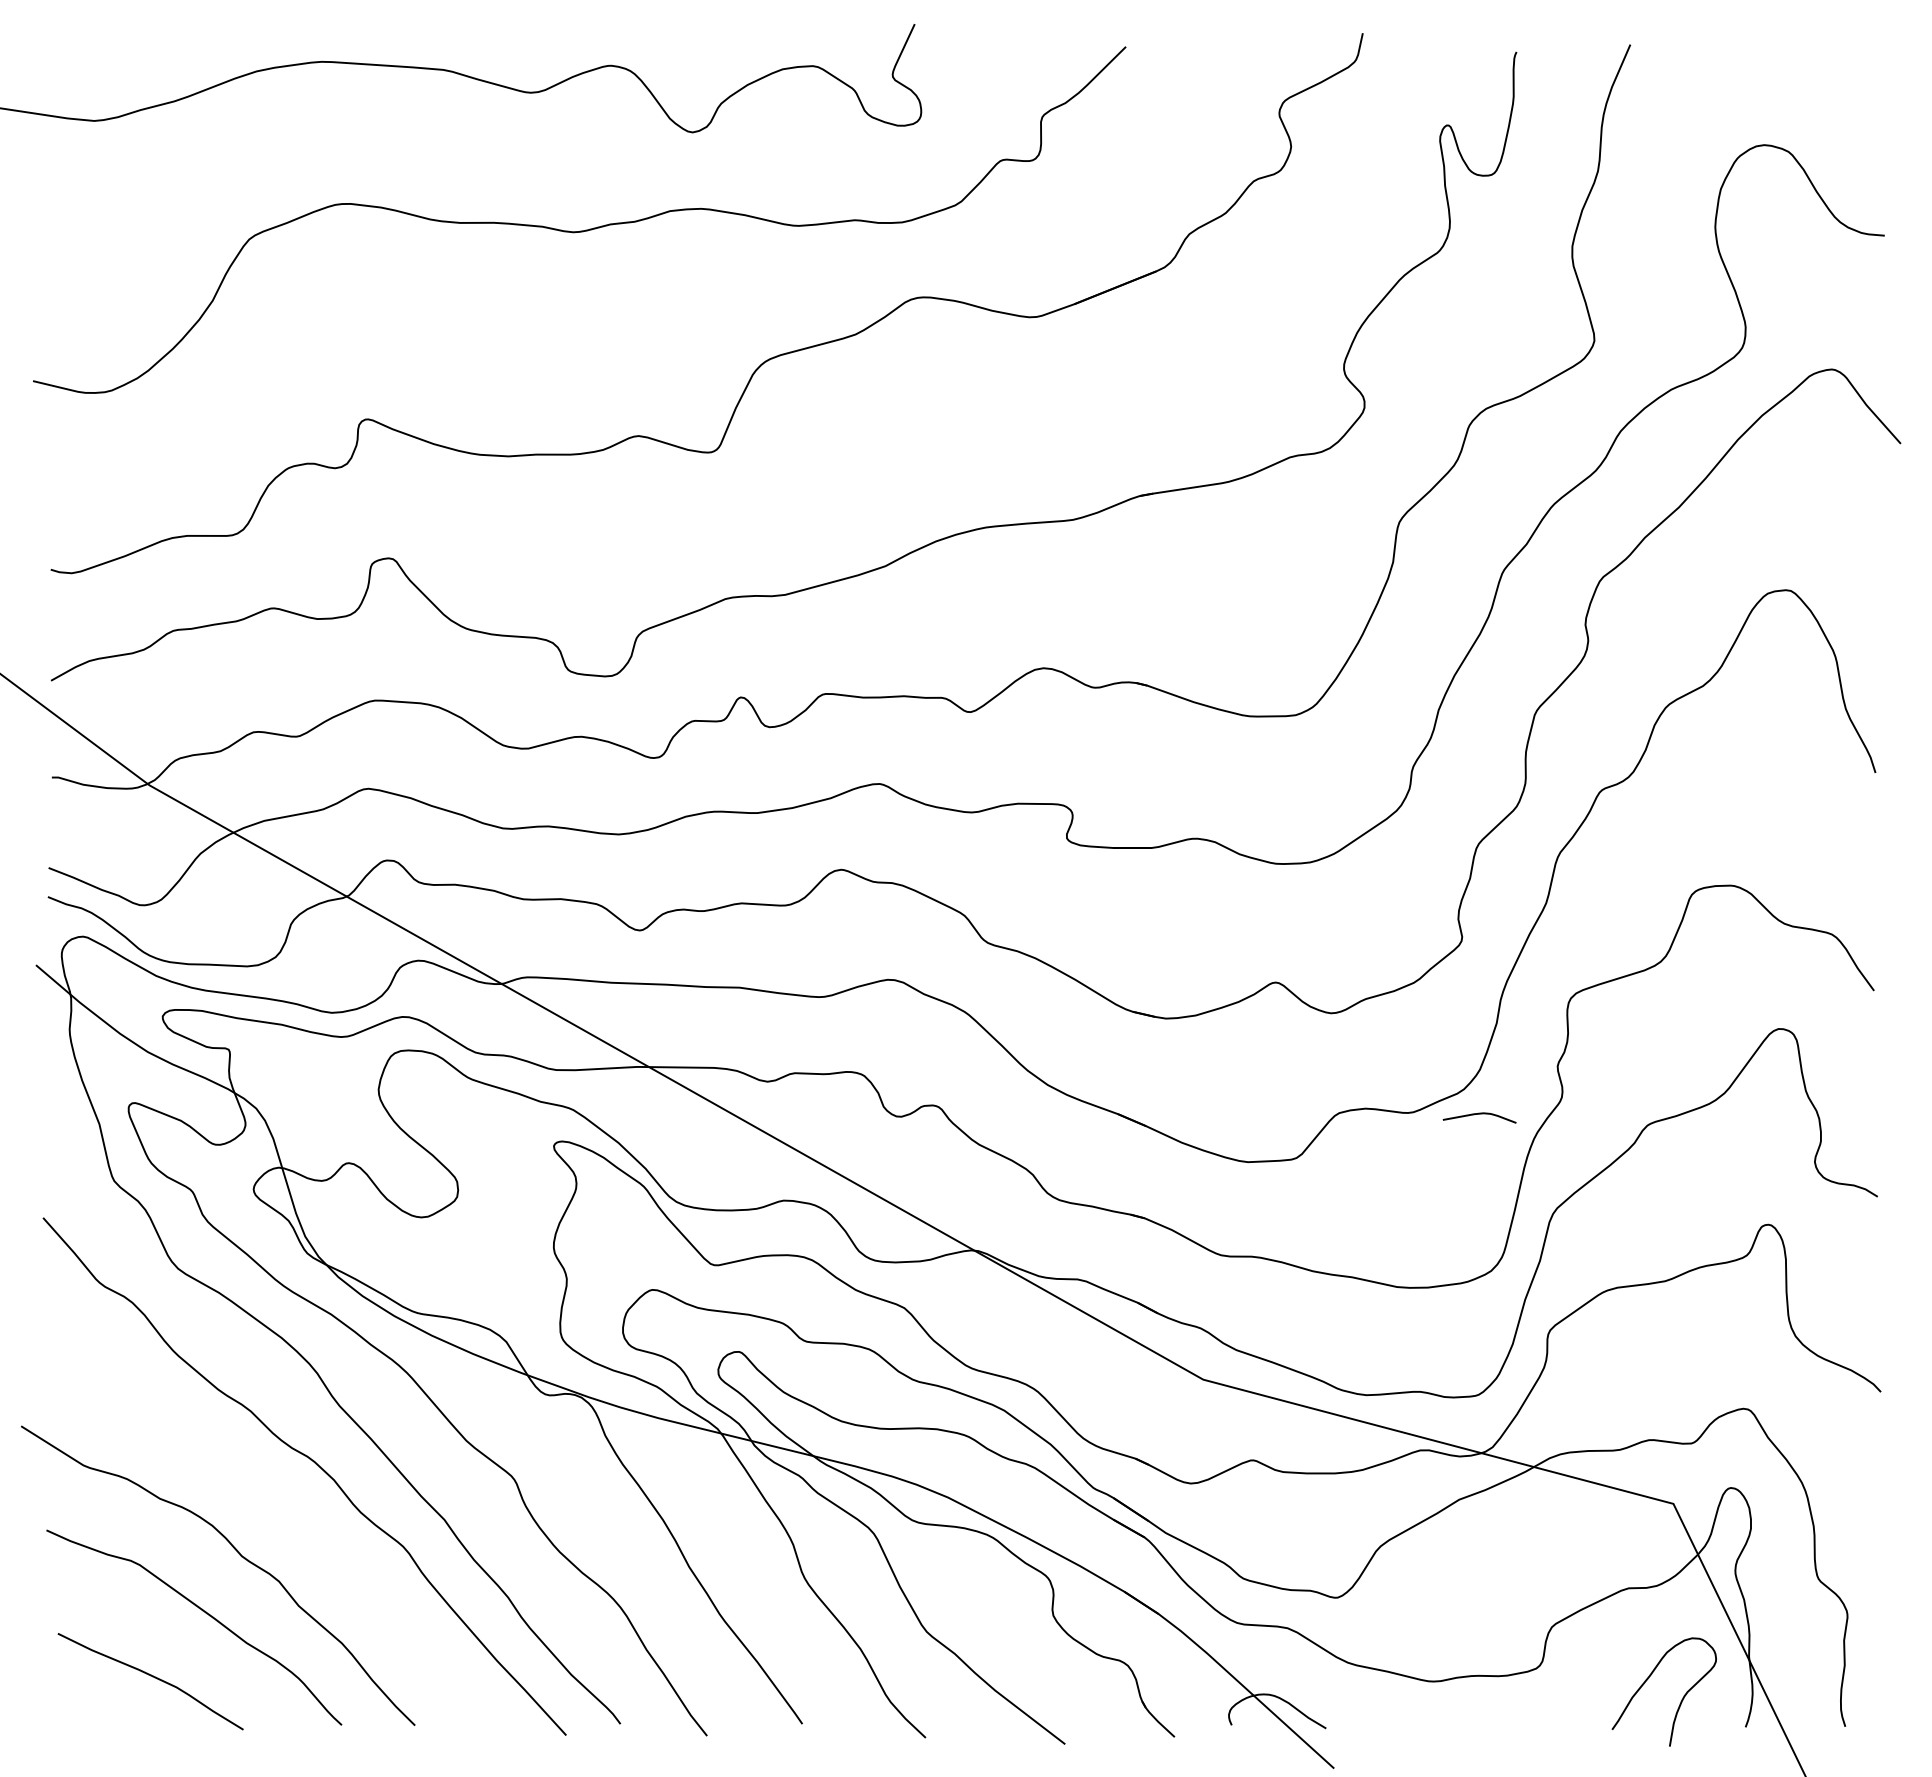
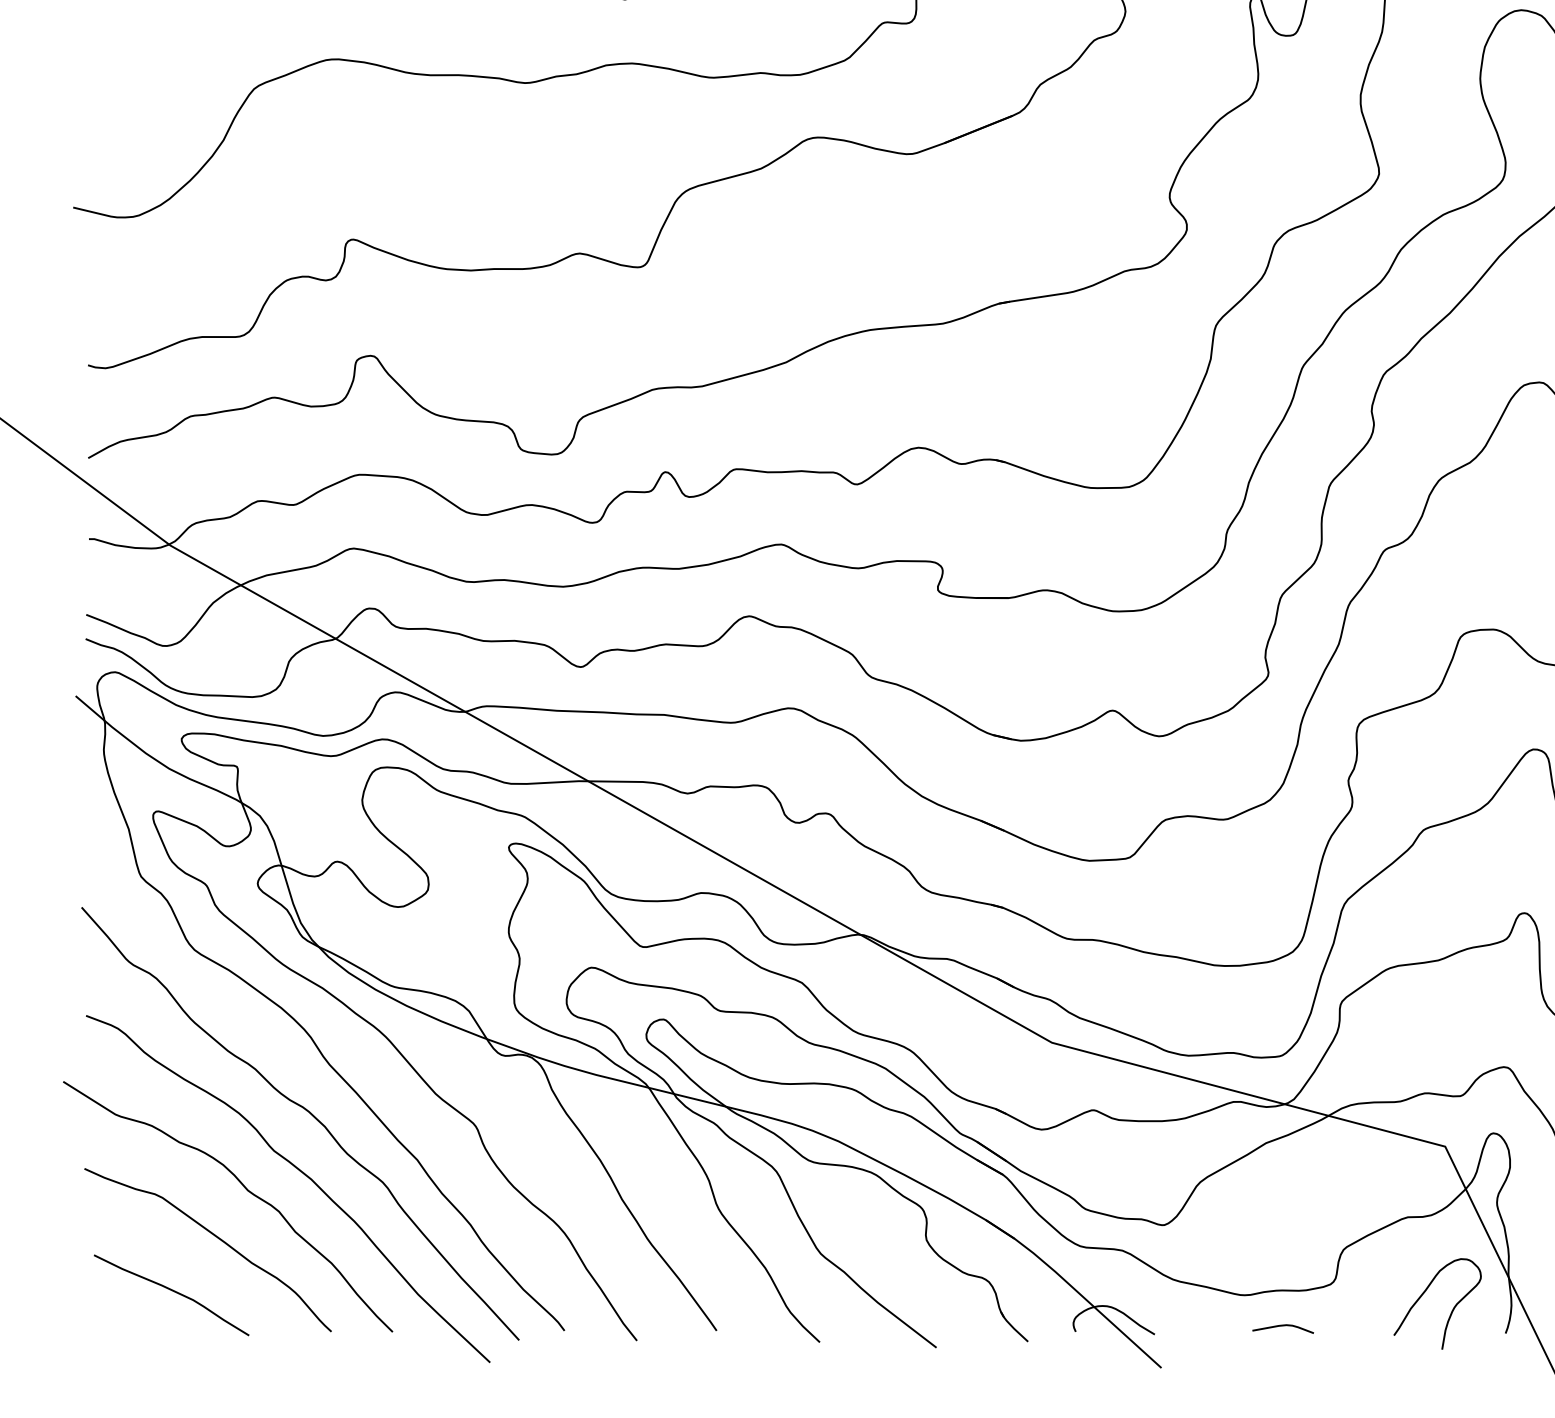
curve: (1479, 1114) -> (1283, 1326), moved
curve: (307, 1536) -> (302, 1173), added

